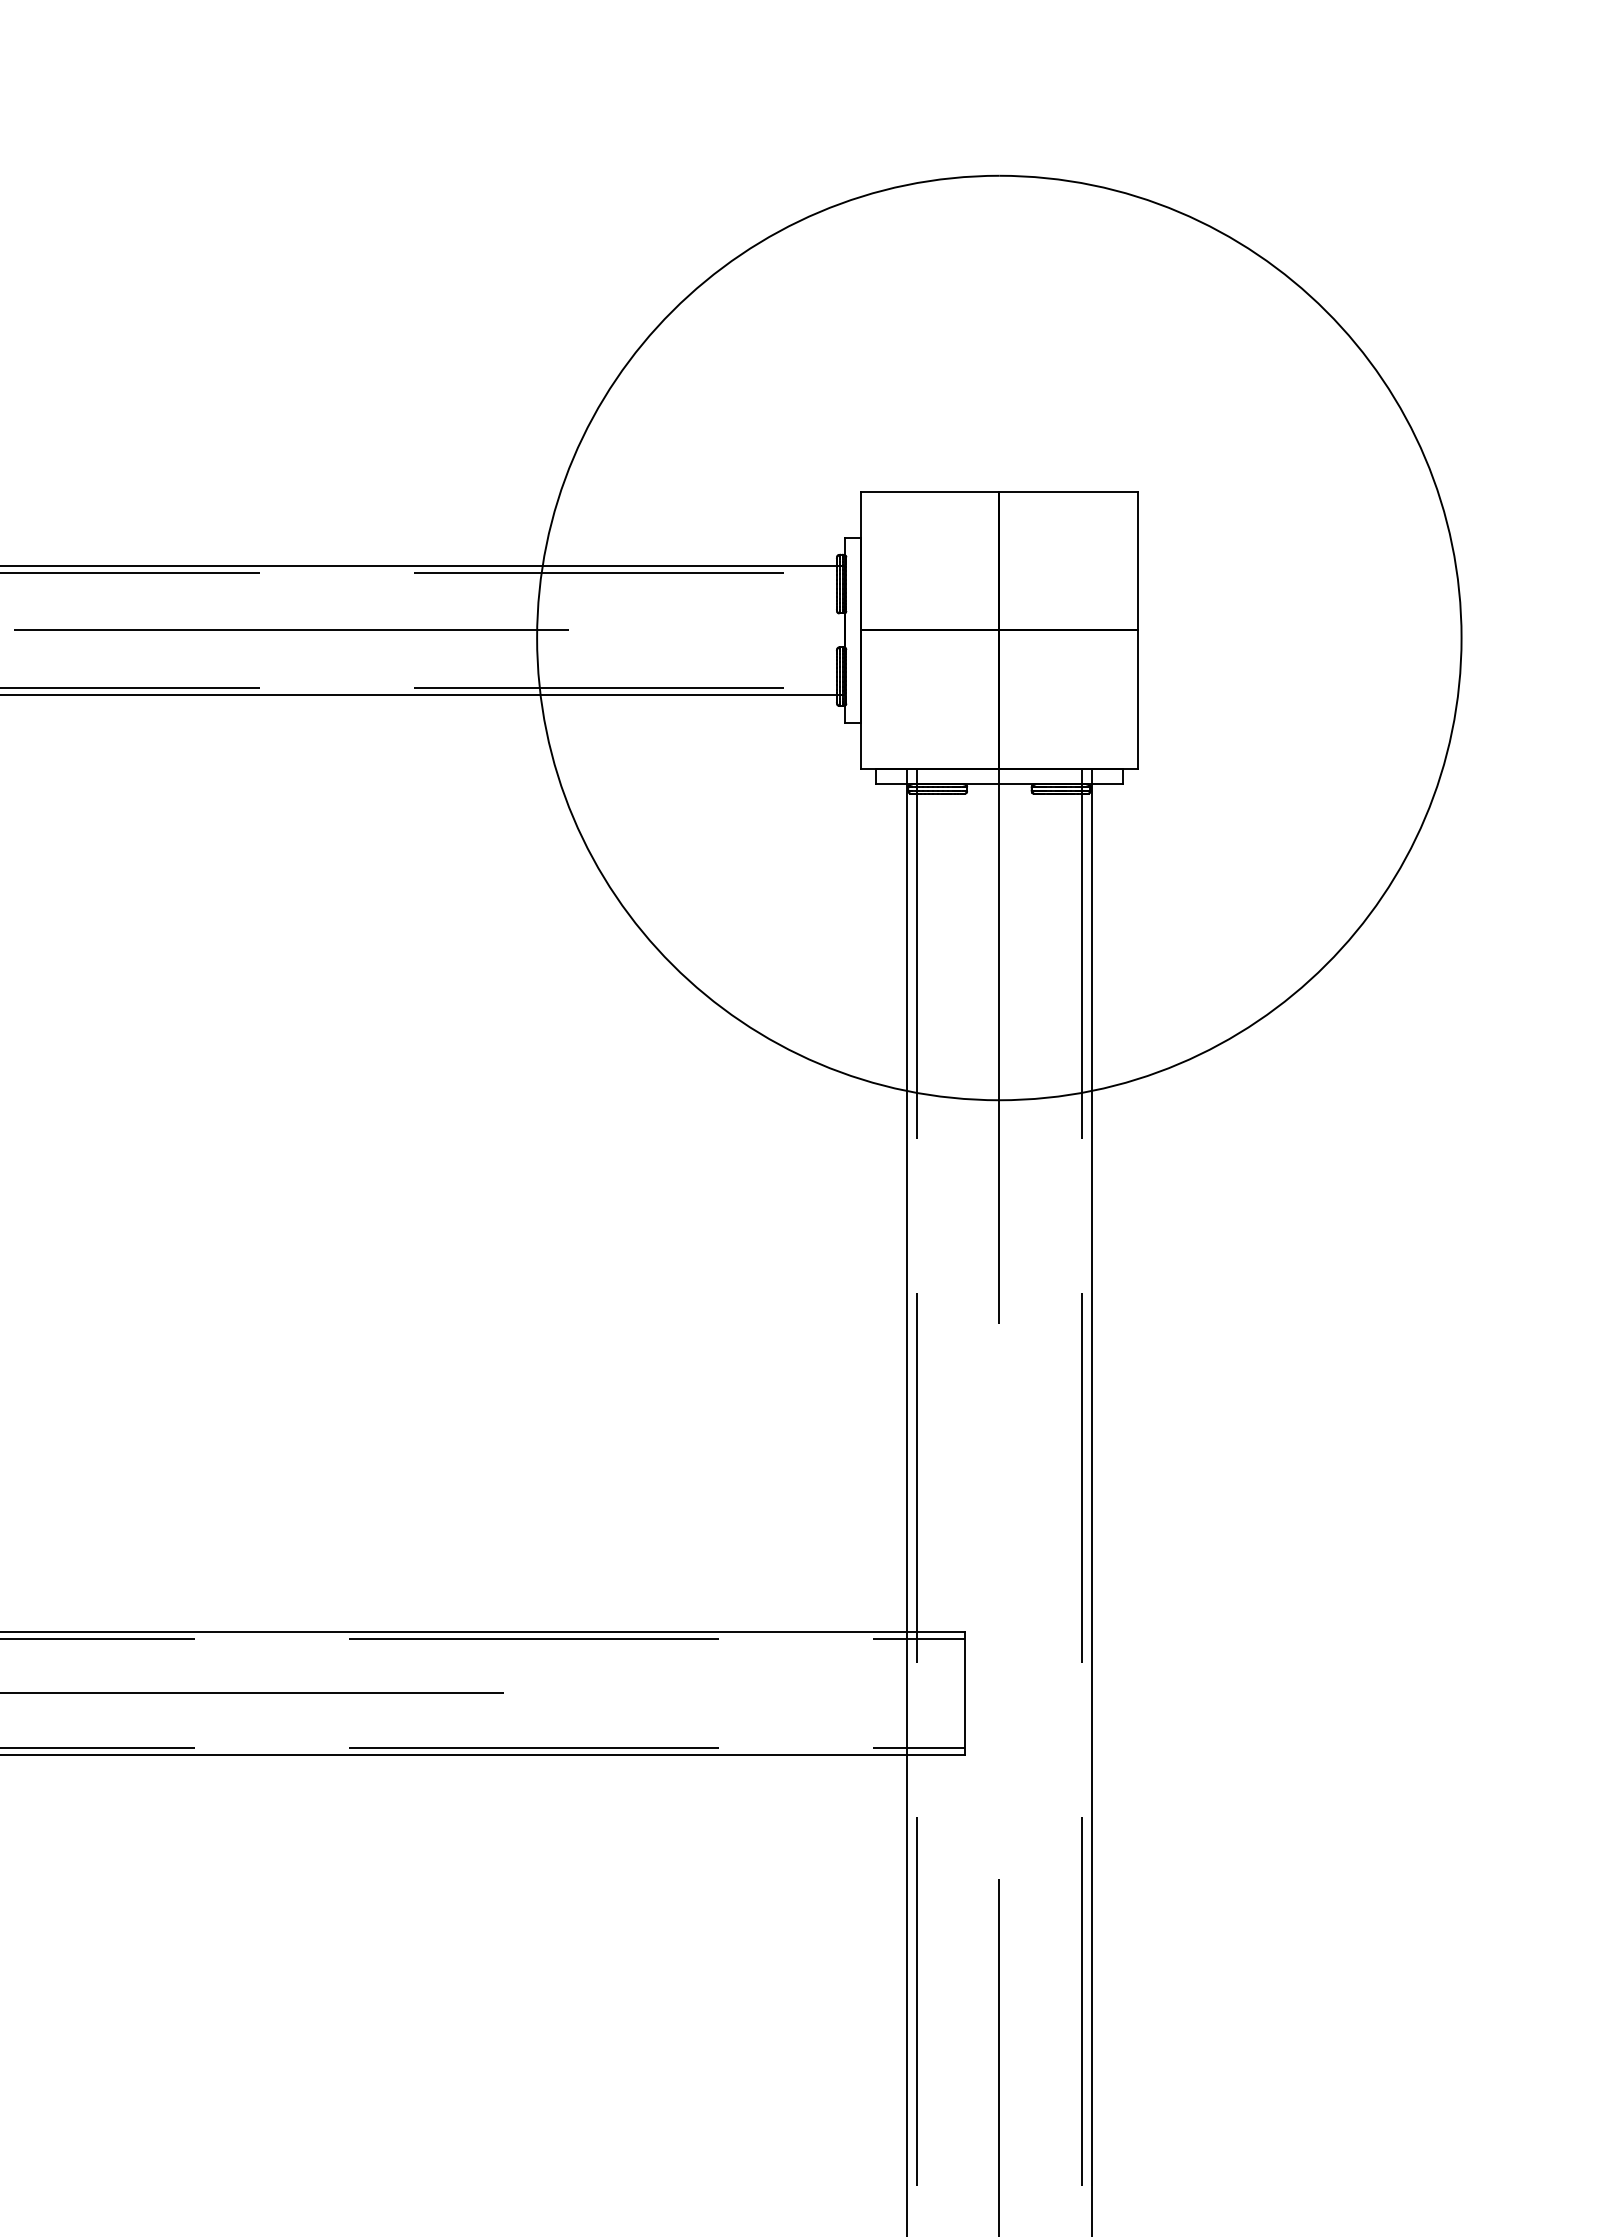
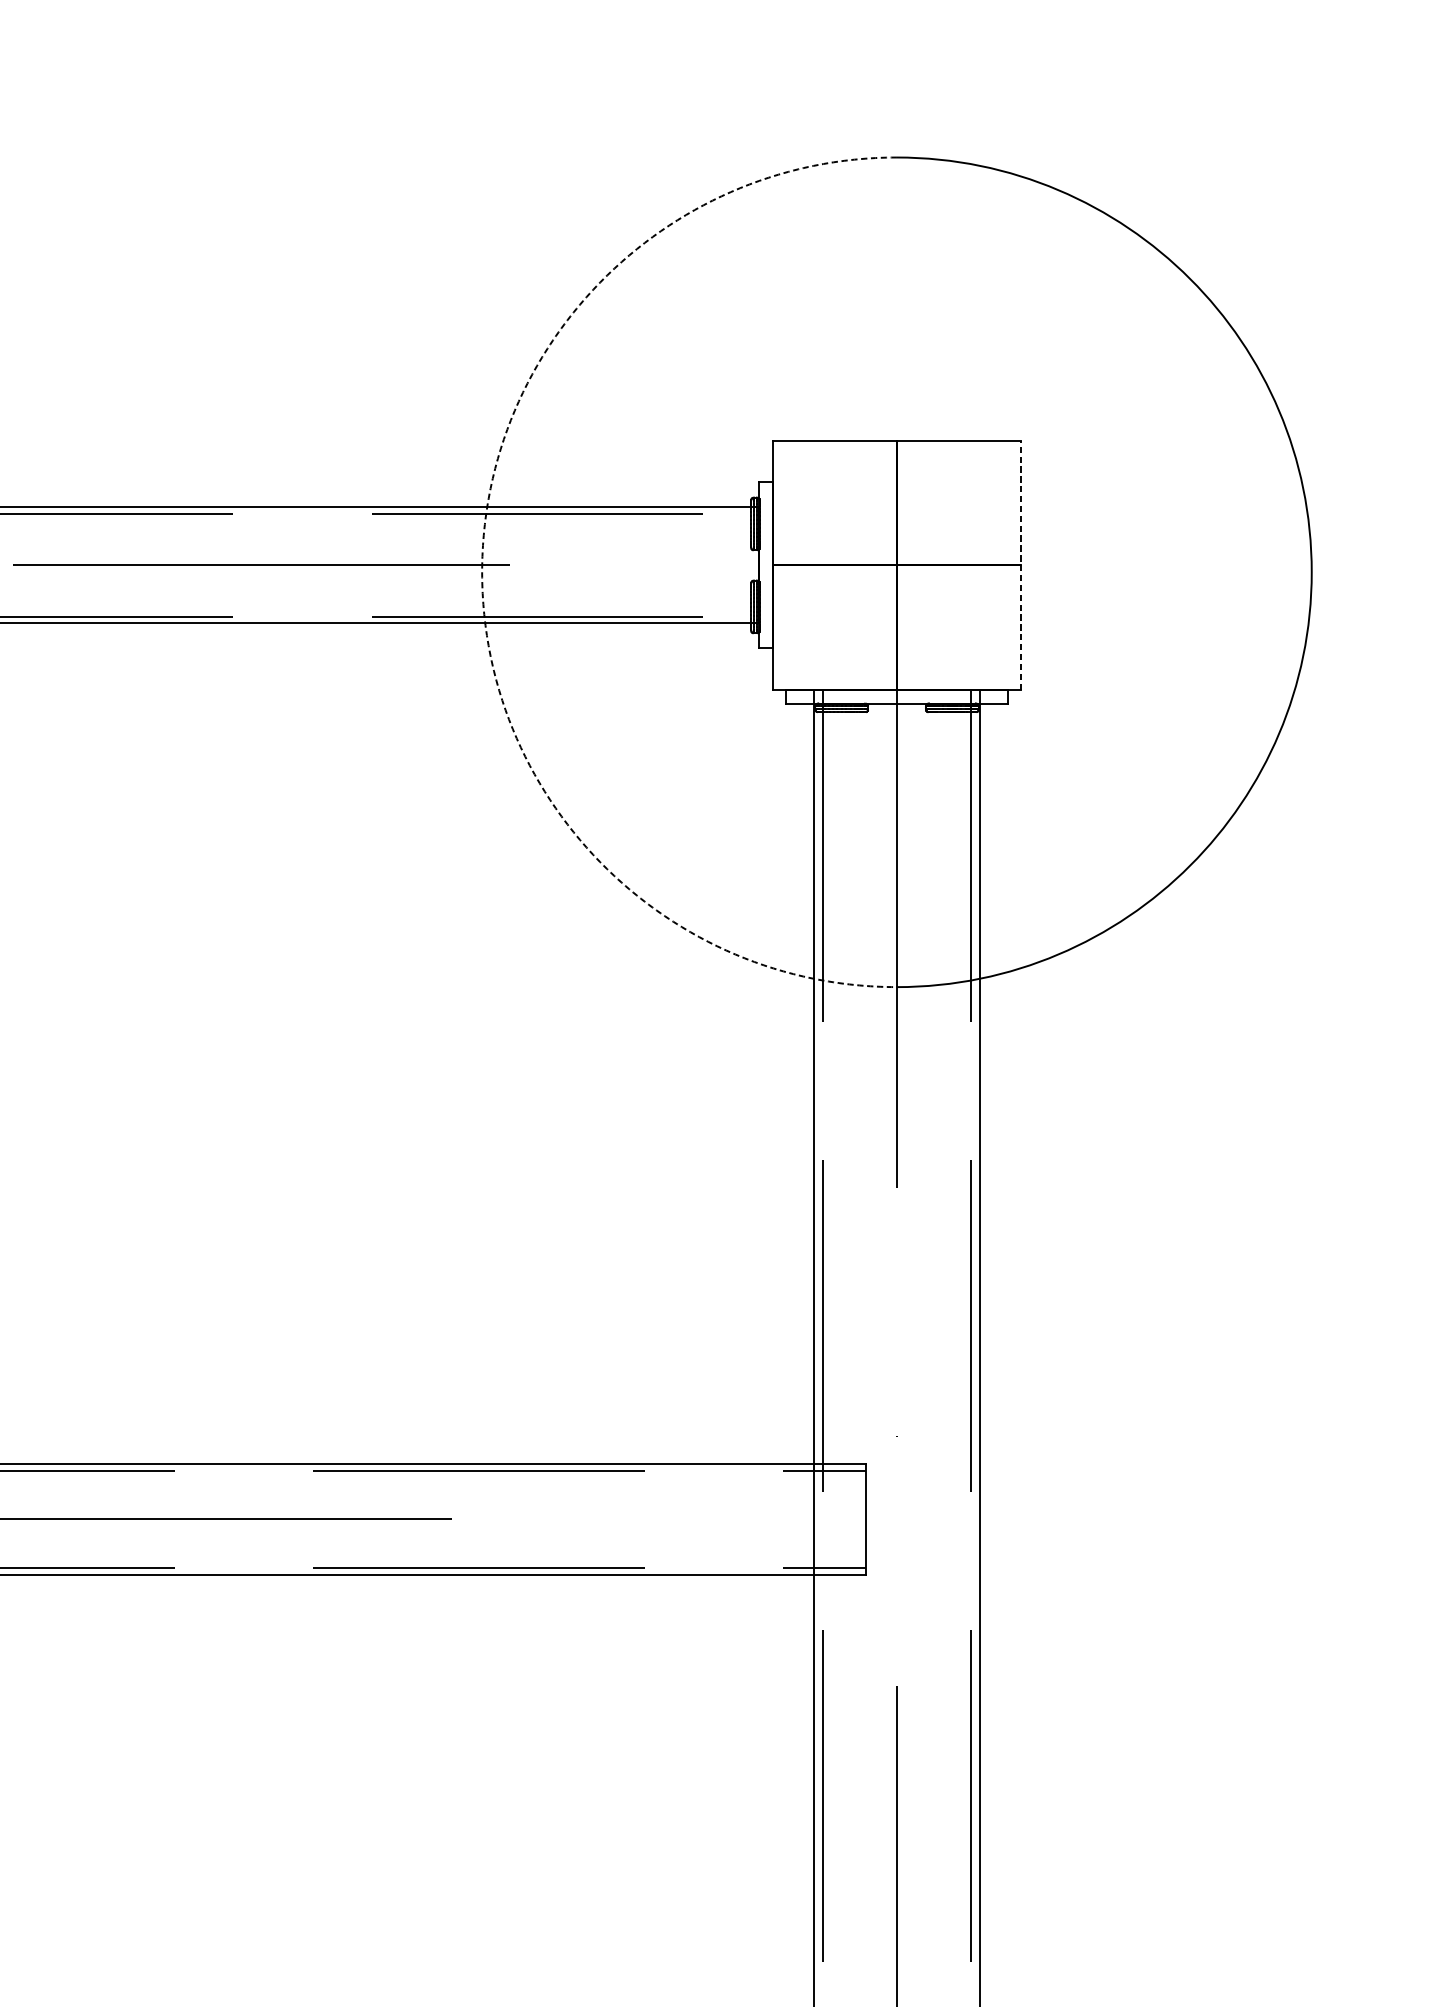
line: (1138, 630) -> (1021, 565), solid -> dashed
arc: (537, 638) -> (482, 572), solid -> dashed

